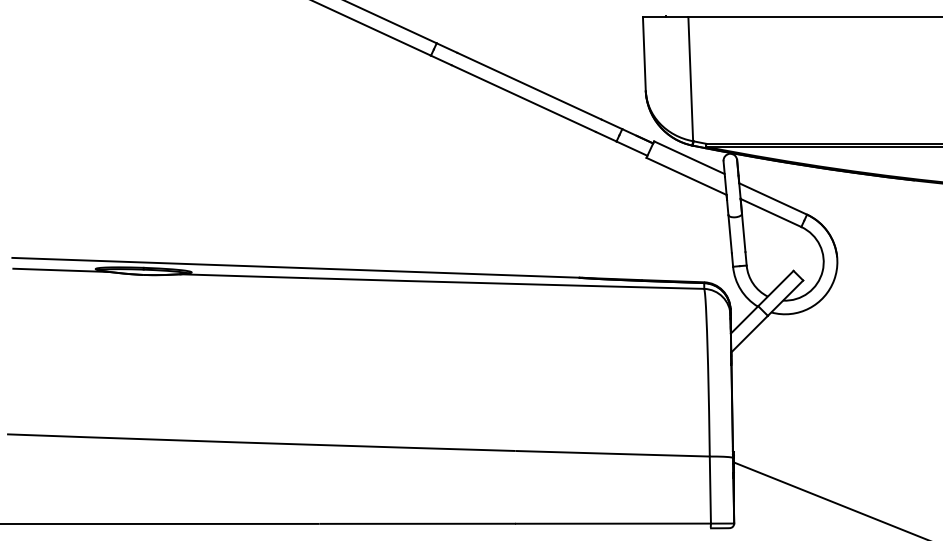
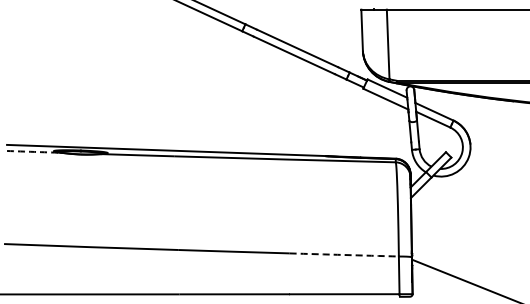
arc: (61, 269) -> (34, 151), solid -> dashed
arc: (612, 452) -> (344, 254), solid -> dashed

